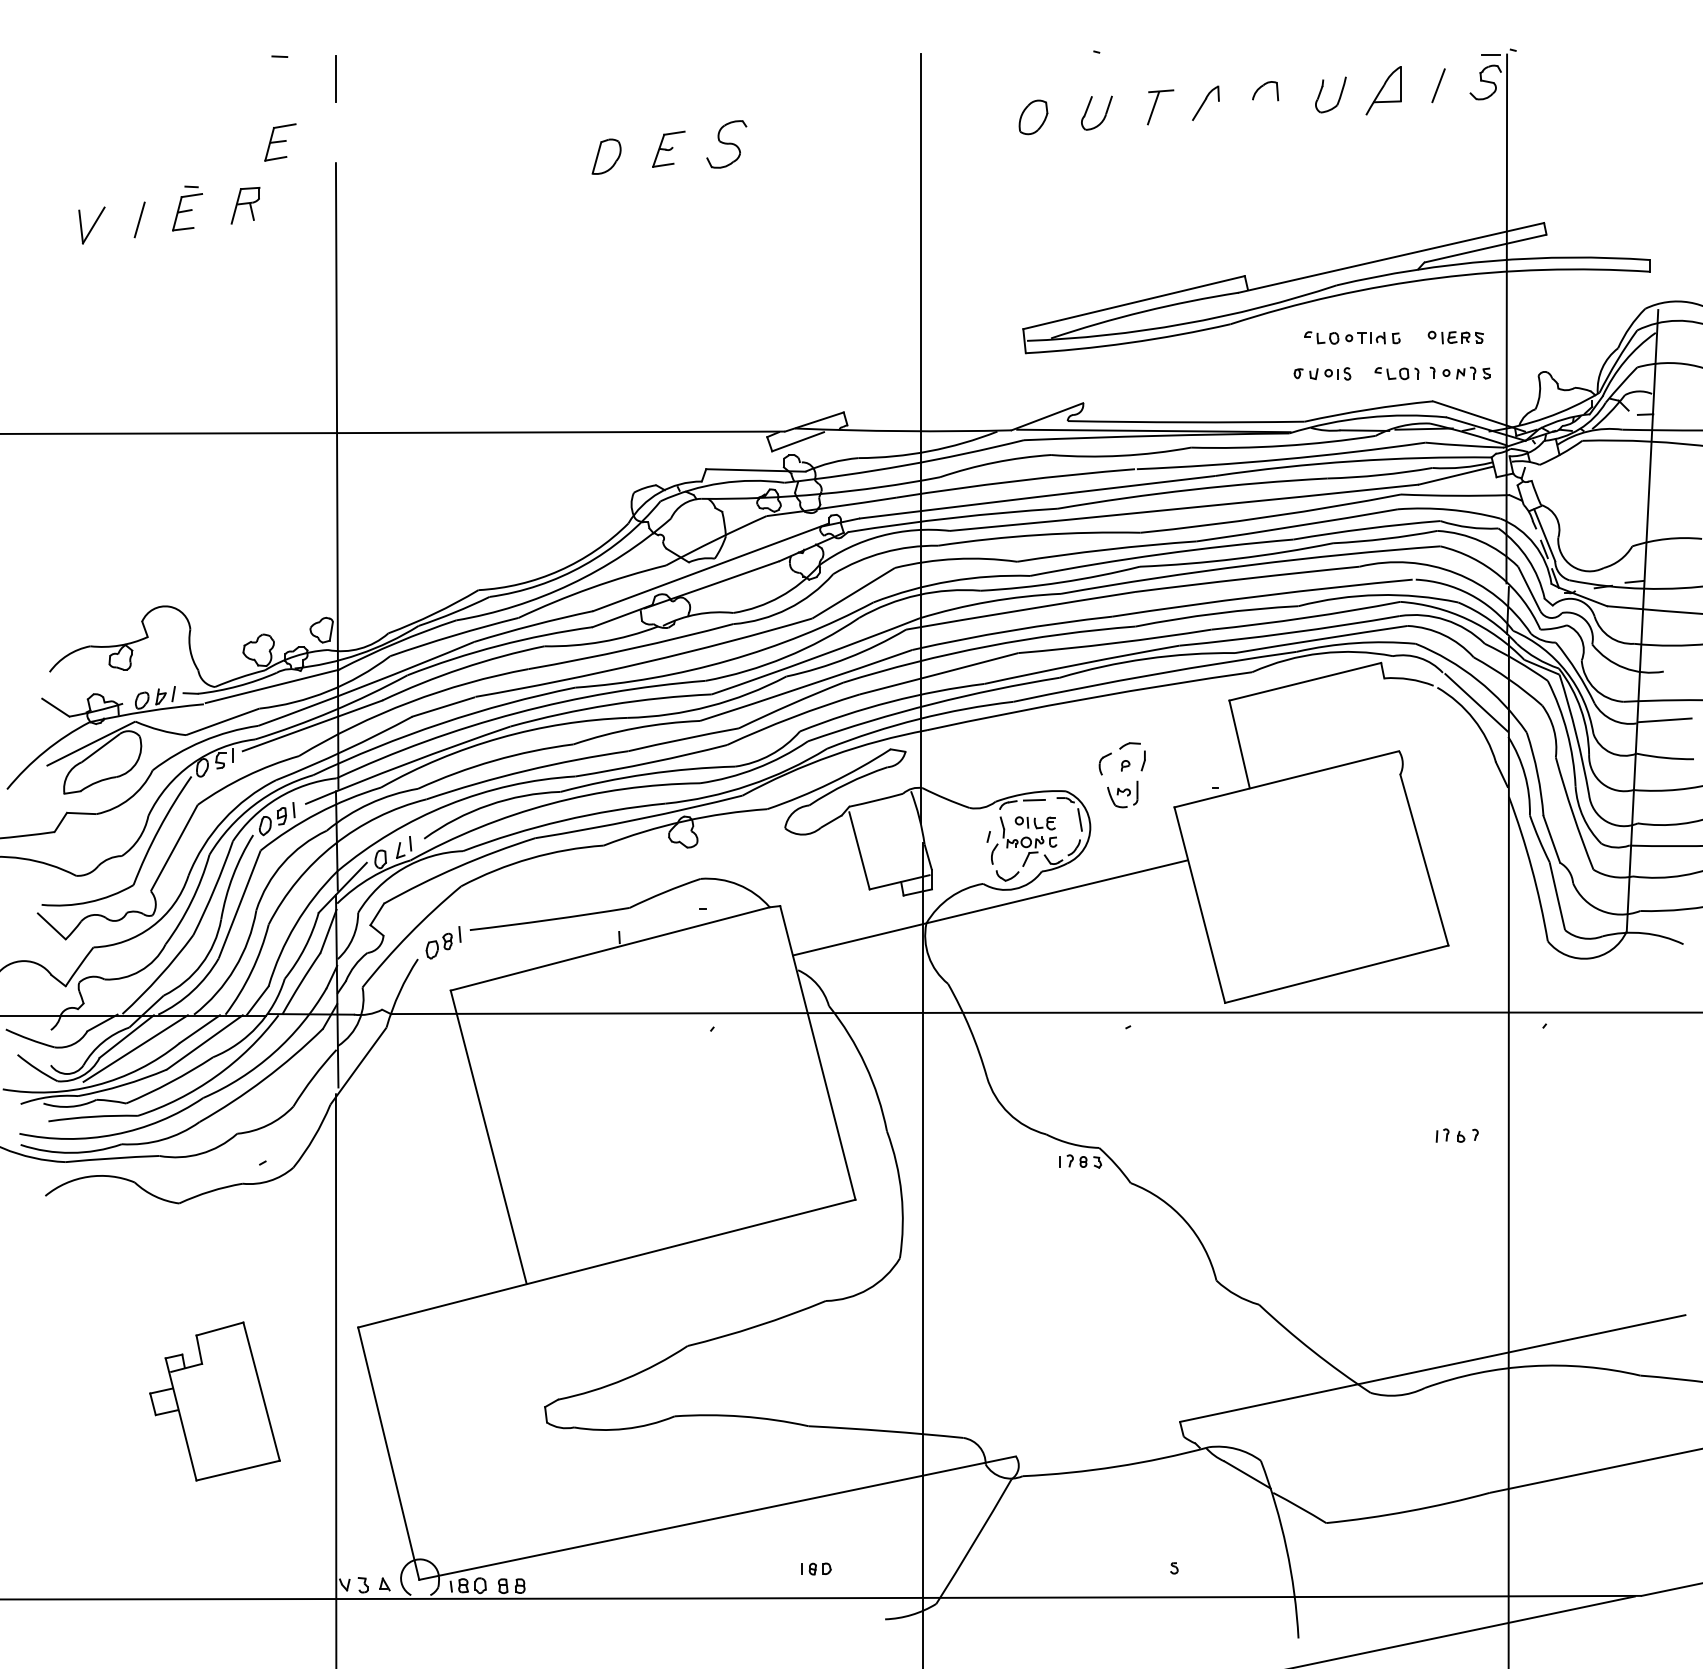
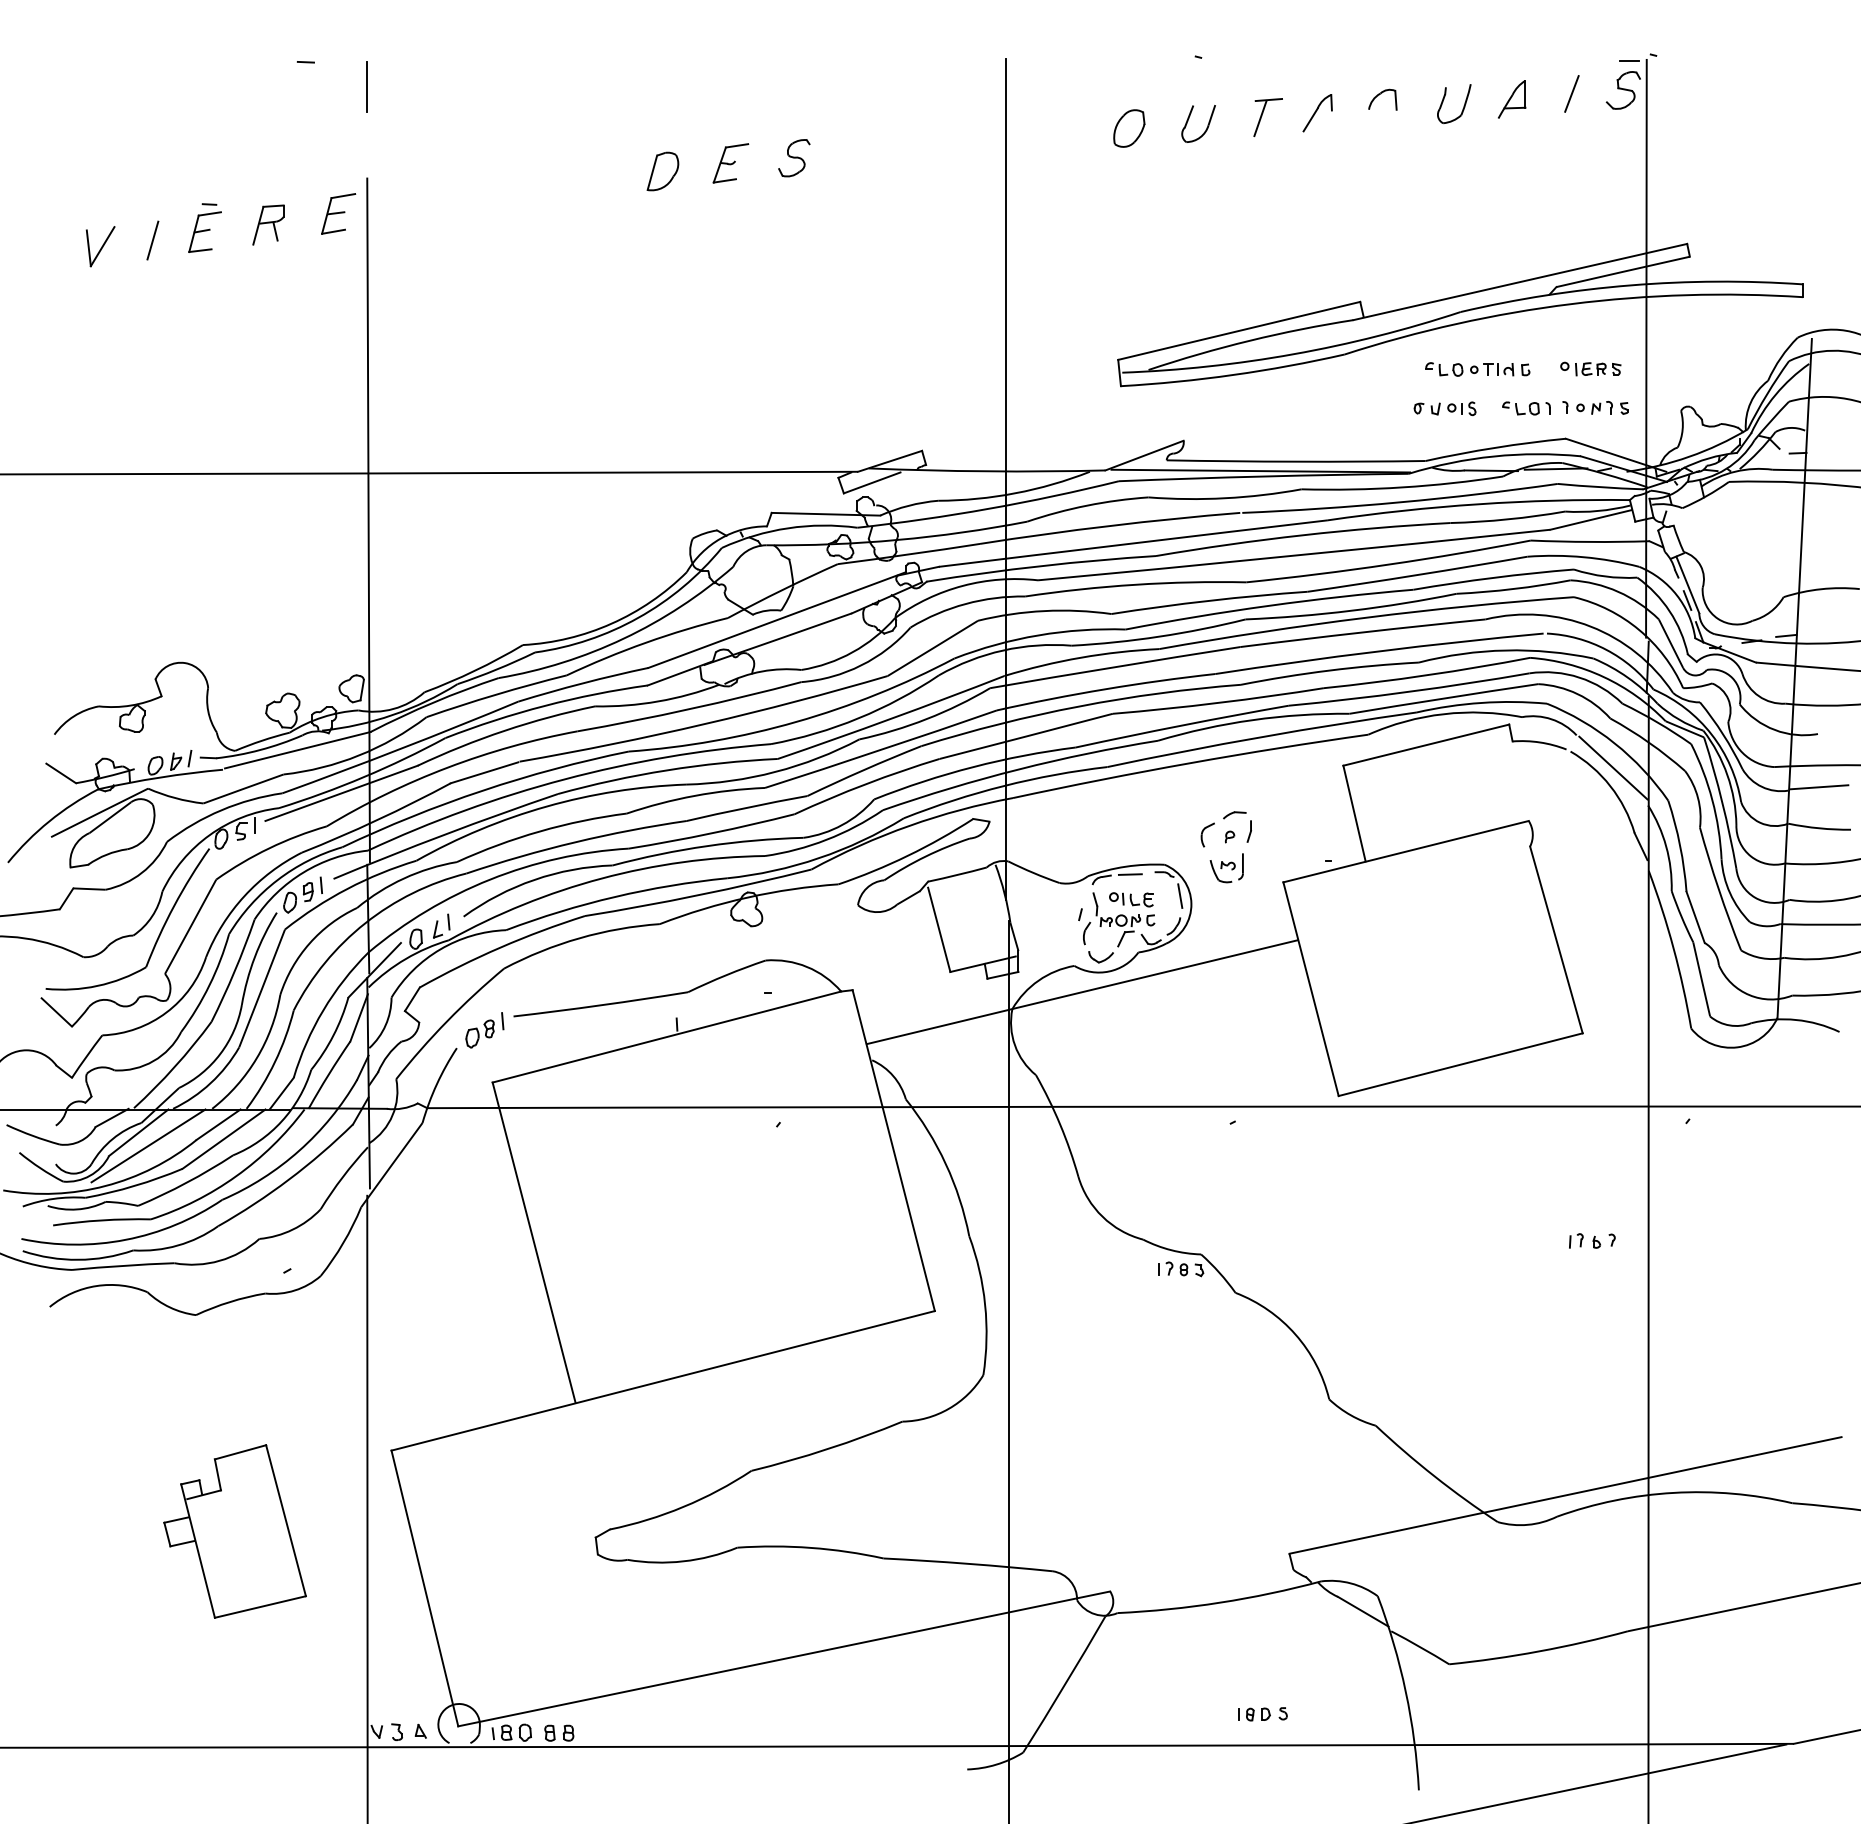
part: (1384, 90) -> (1512, 99), size x0.71
part: (280, 142) -> (338, 213), moved
part: (727, 144) -> (794, 158), size x0.71
part: (816, 1569) -> (1254, 1714), moved

